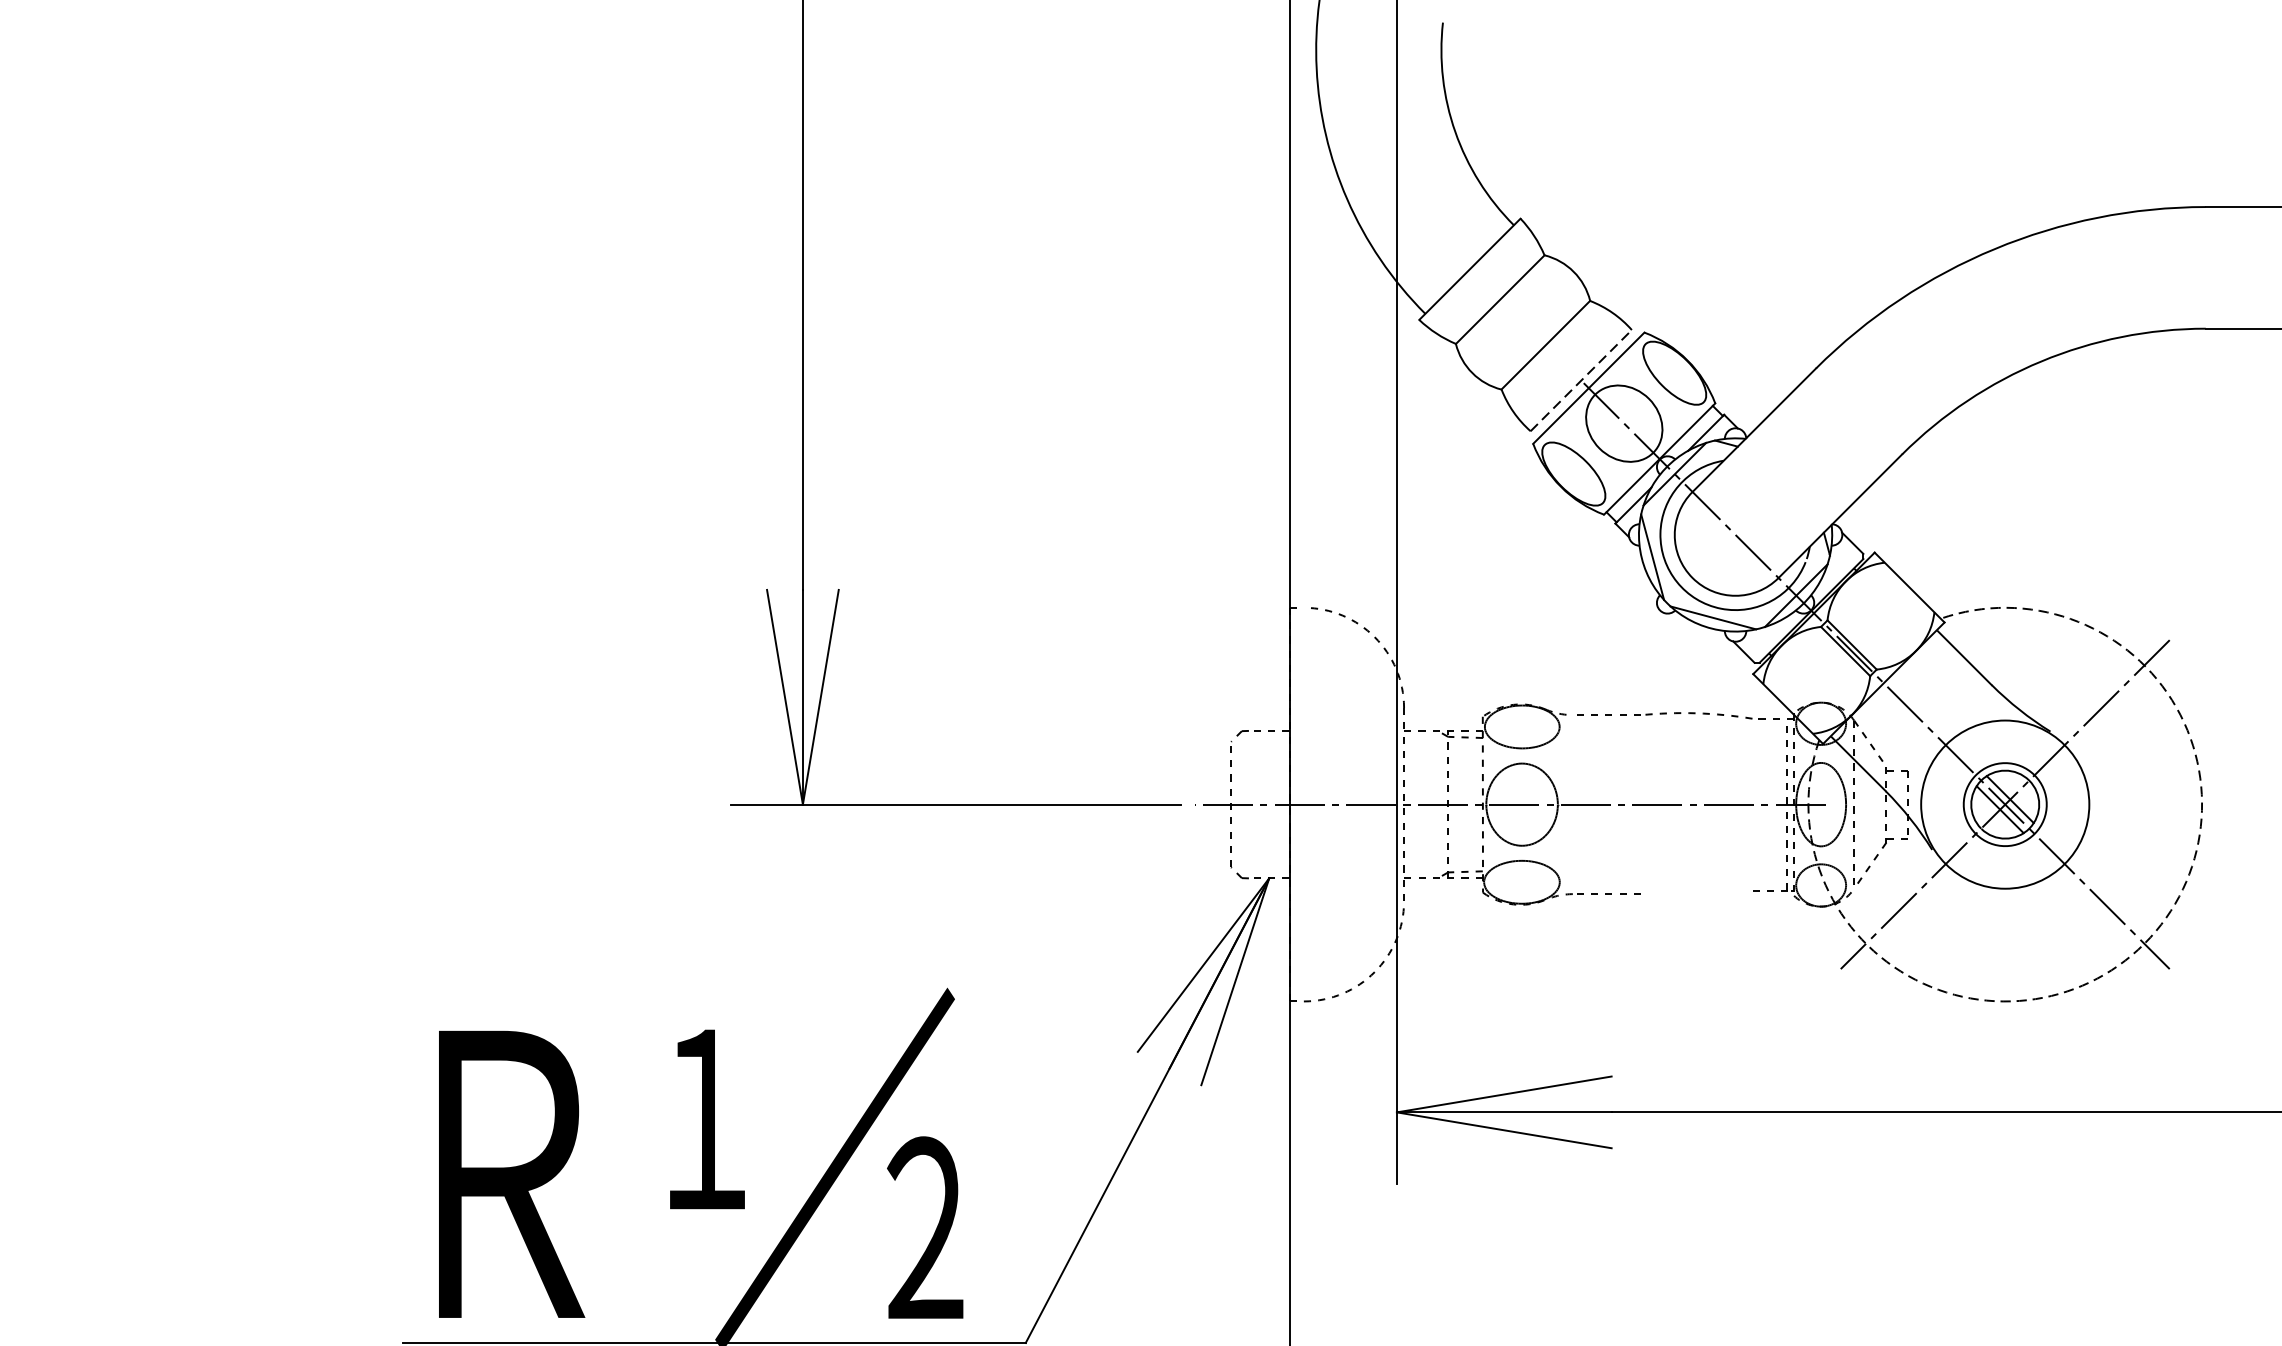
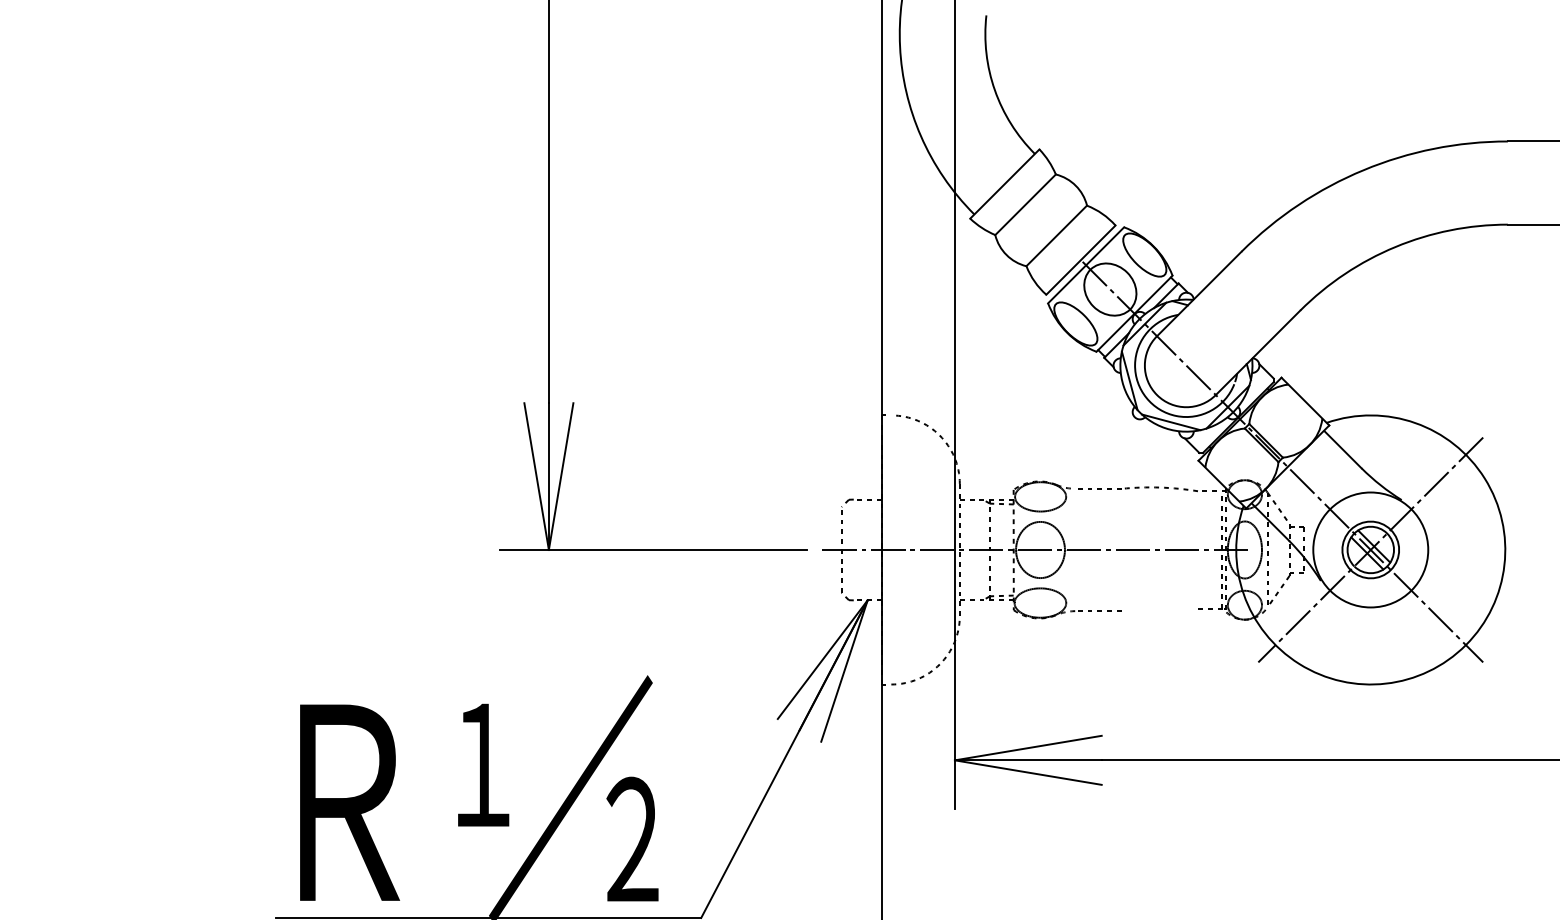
line: (1580, 381) -> (1080, 260), dashed -> solid
arc: (2143, 944) -> (1465, 645), dashed -> solid

